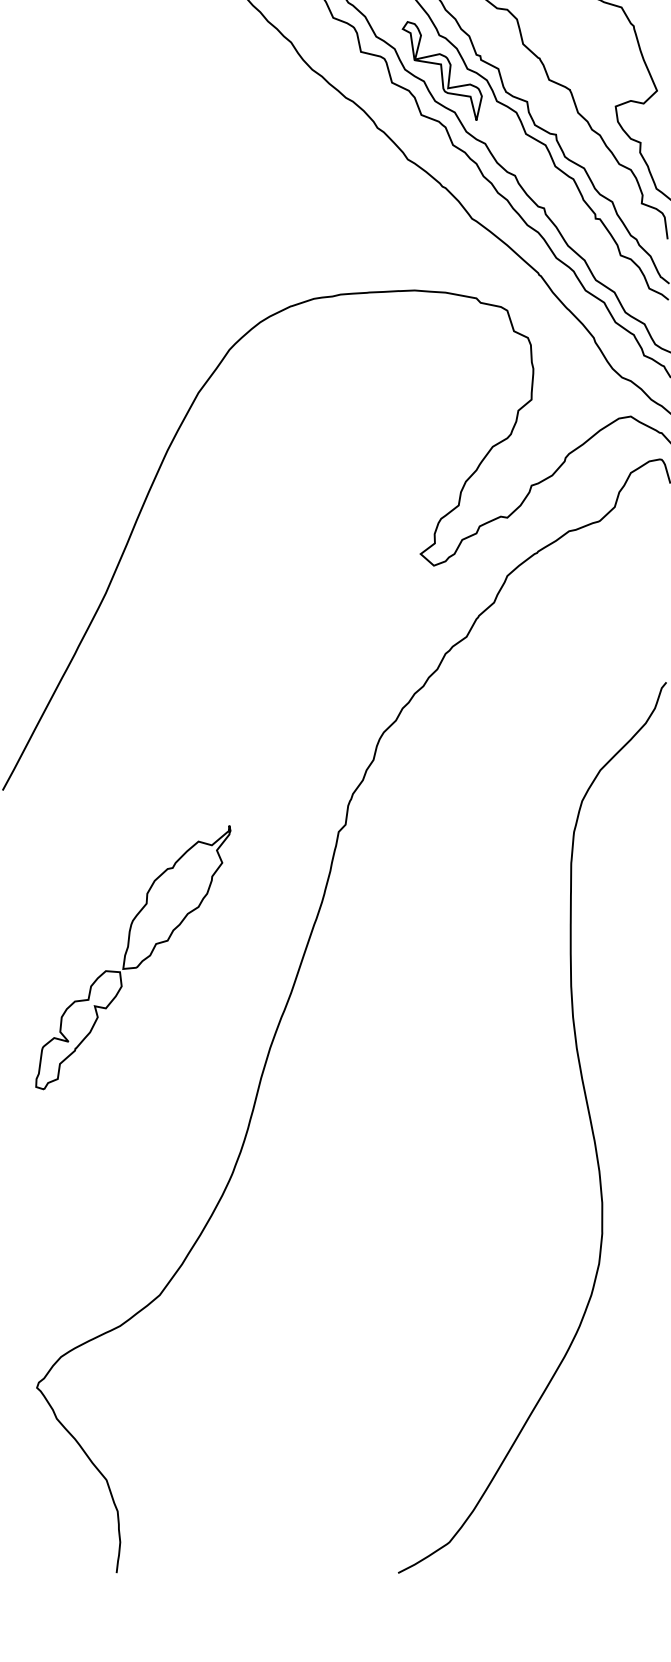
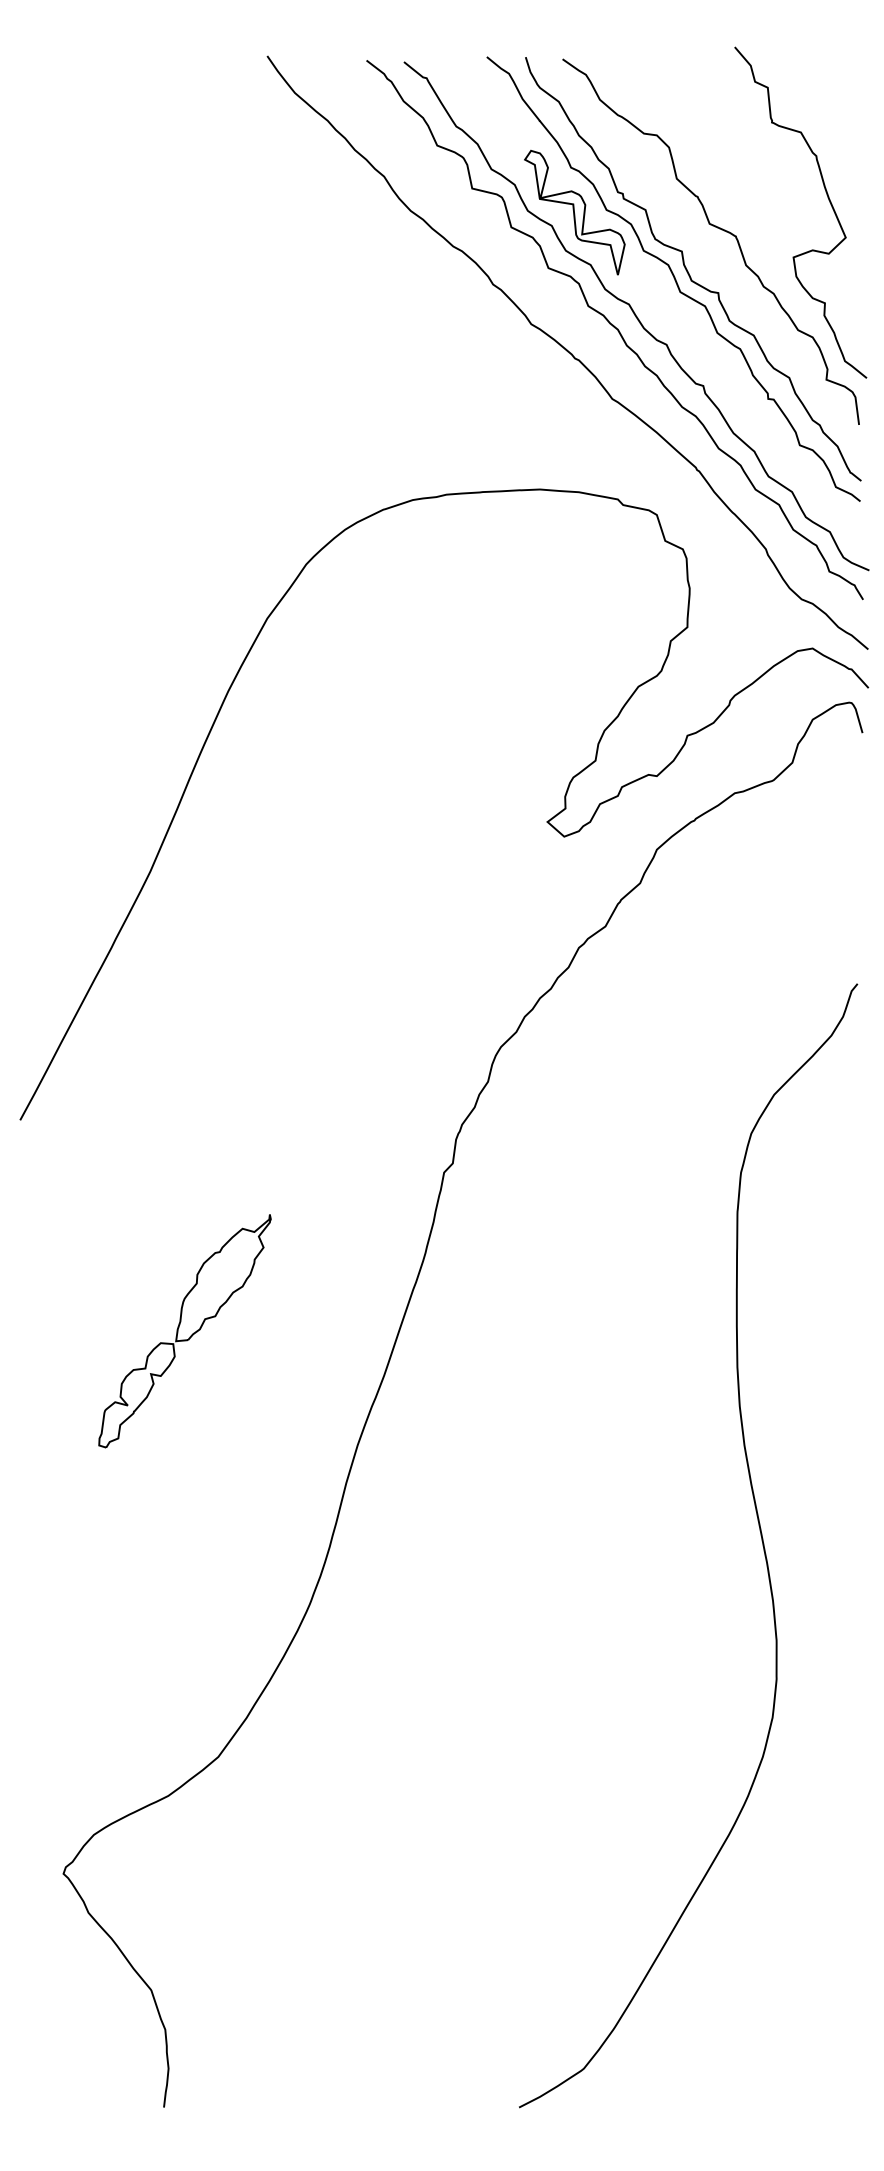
part: (132, 957) -> (184, 1331), size x0.7

